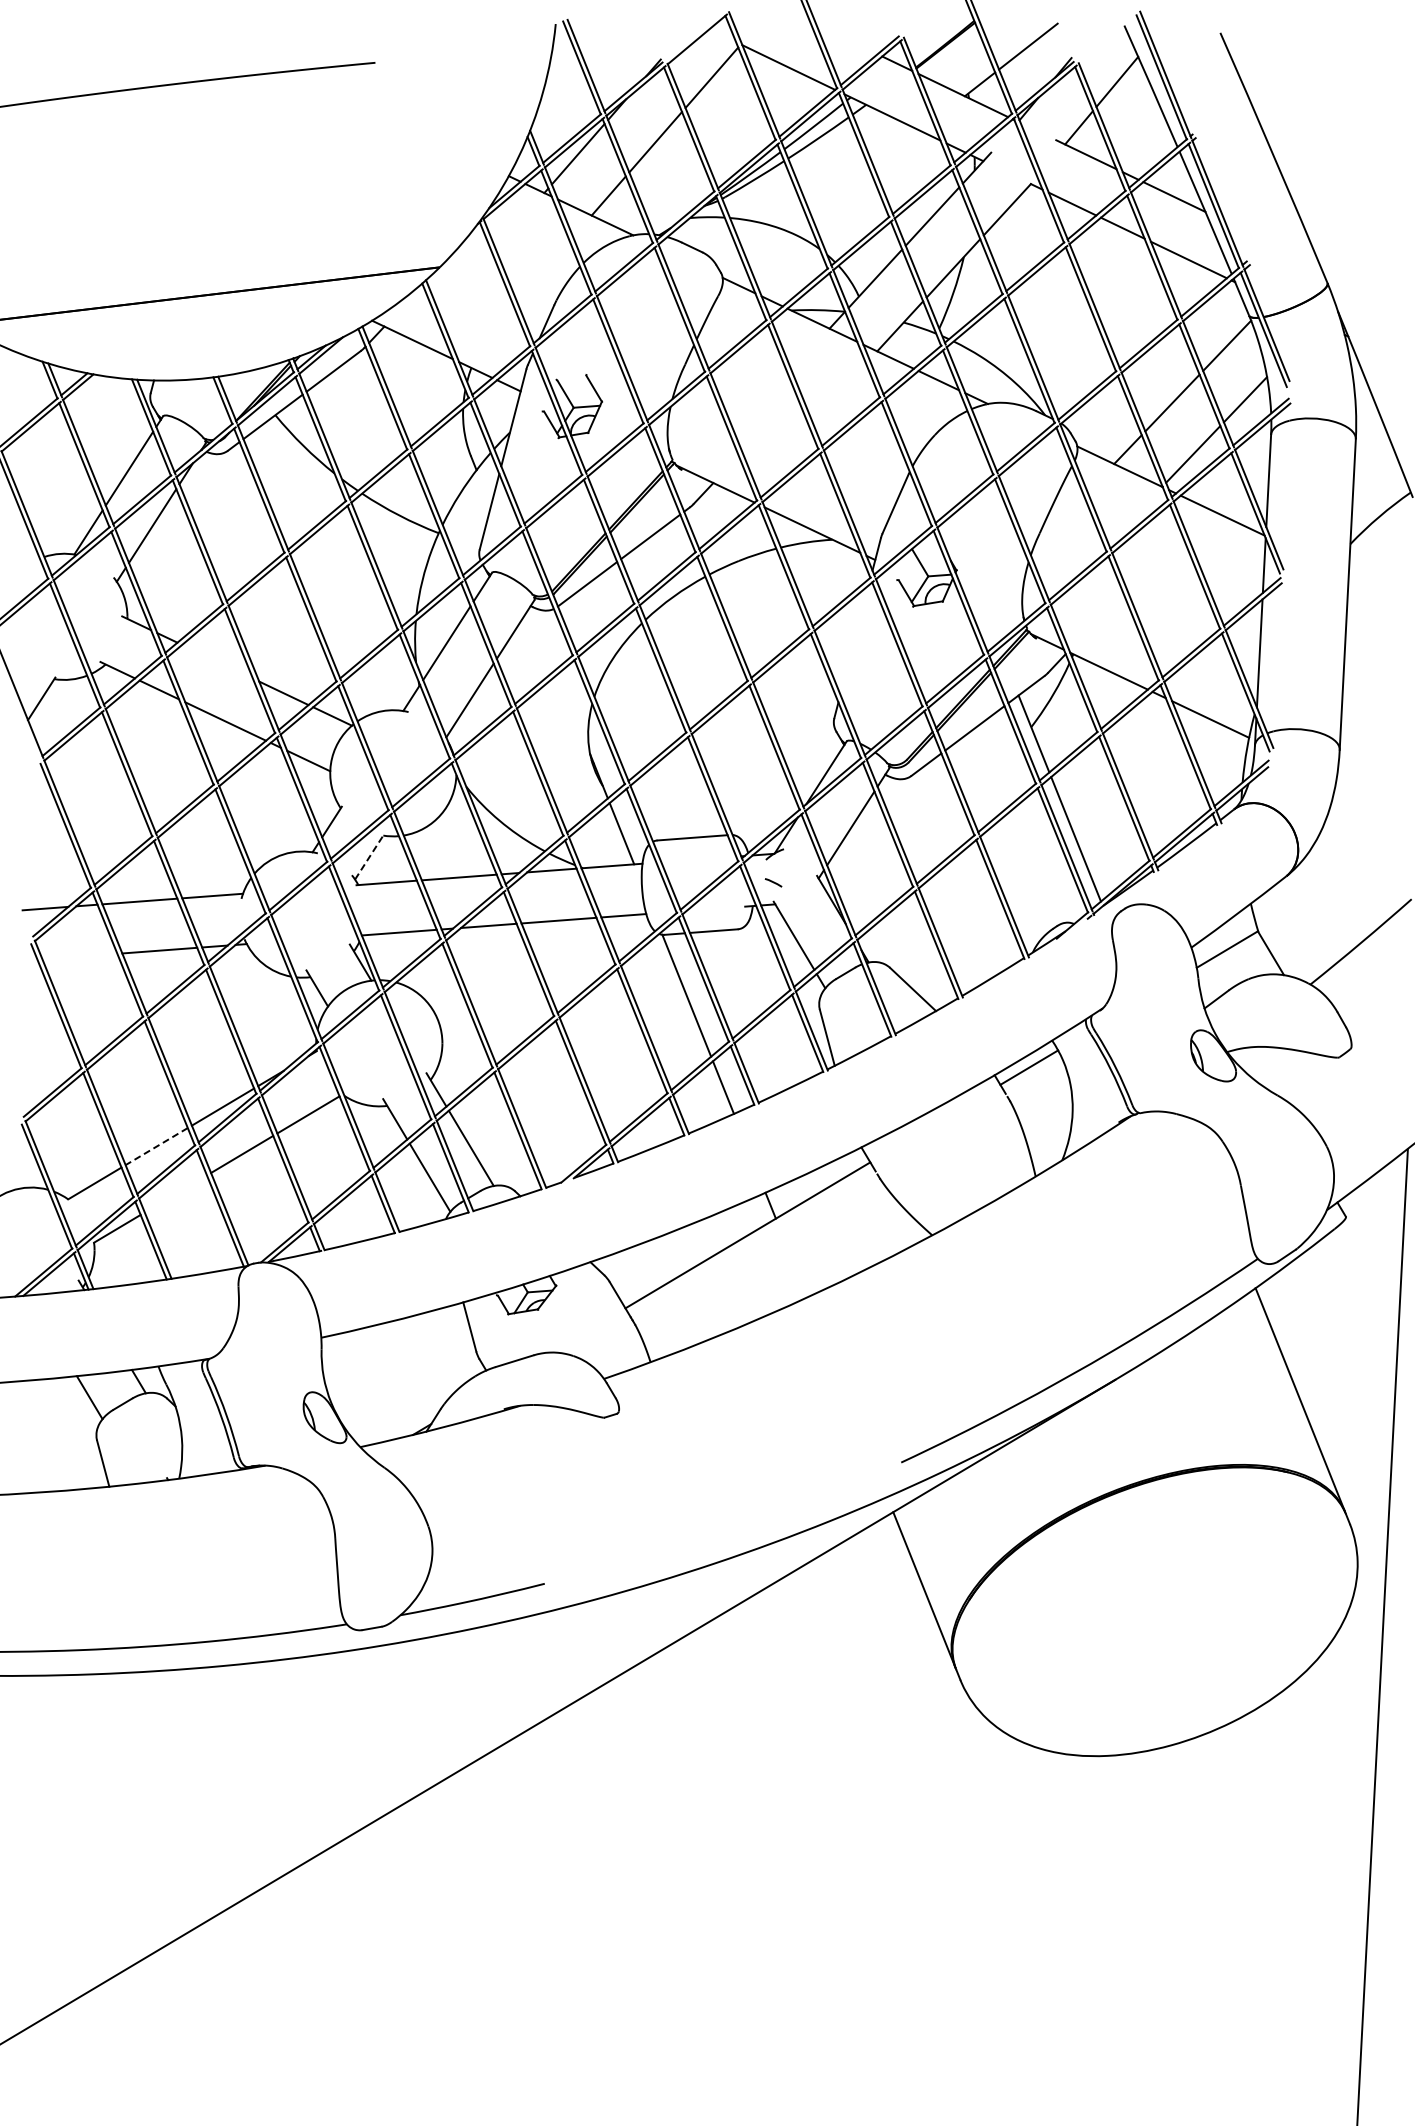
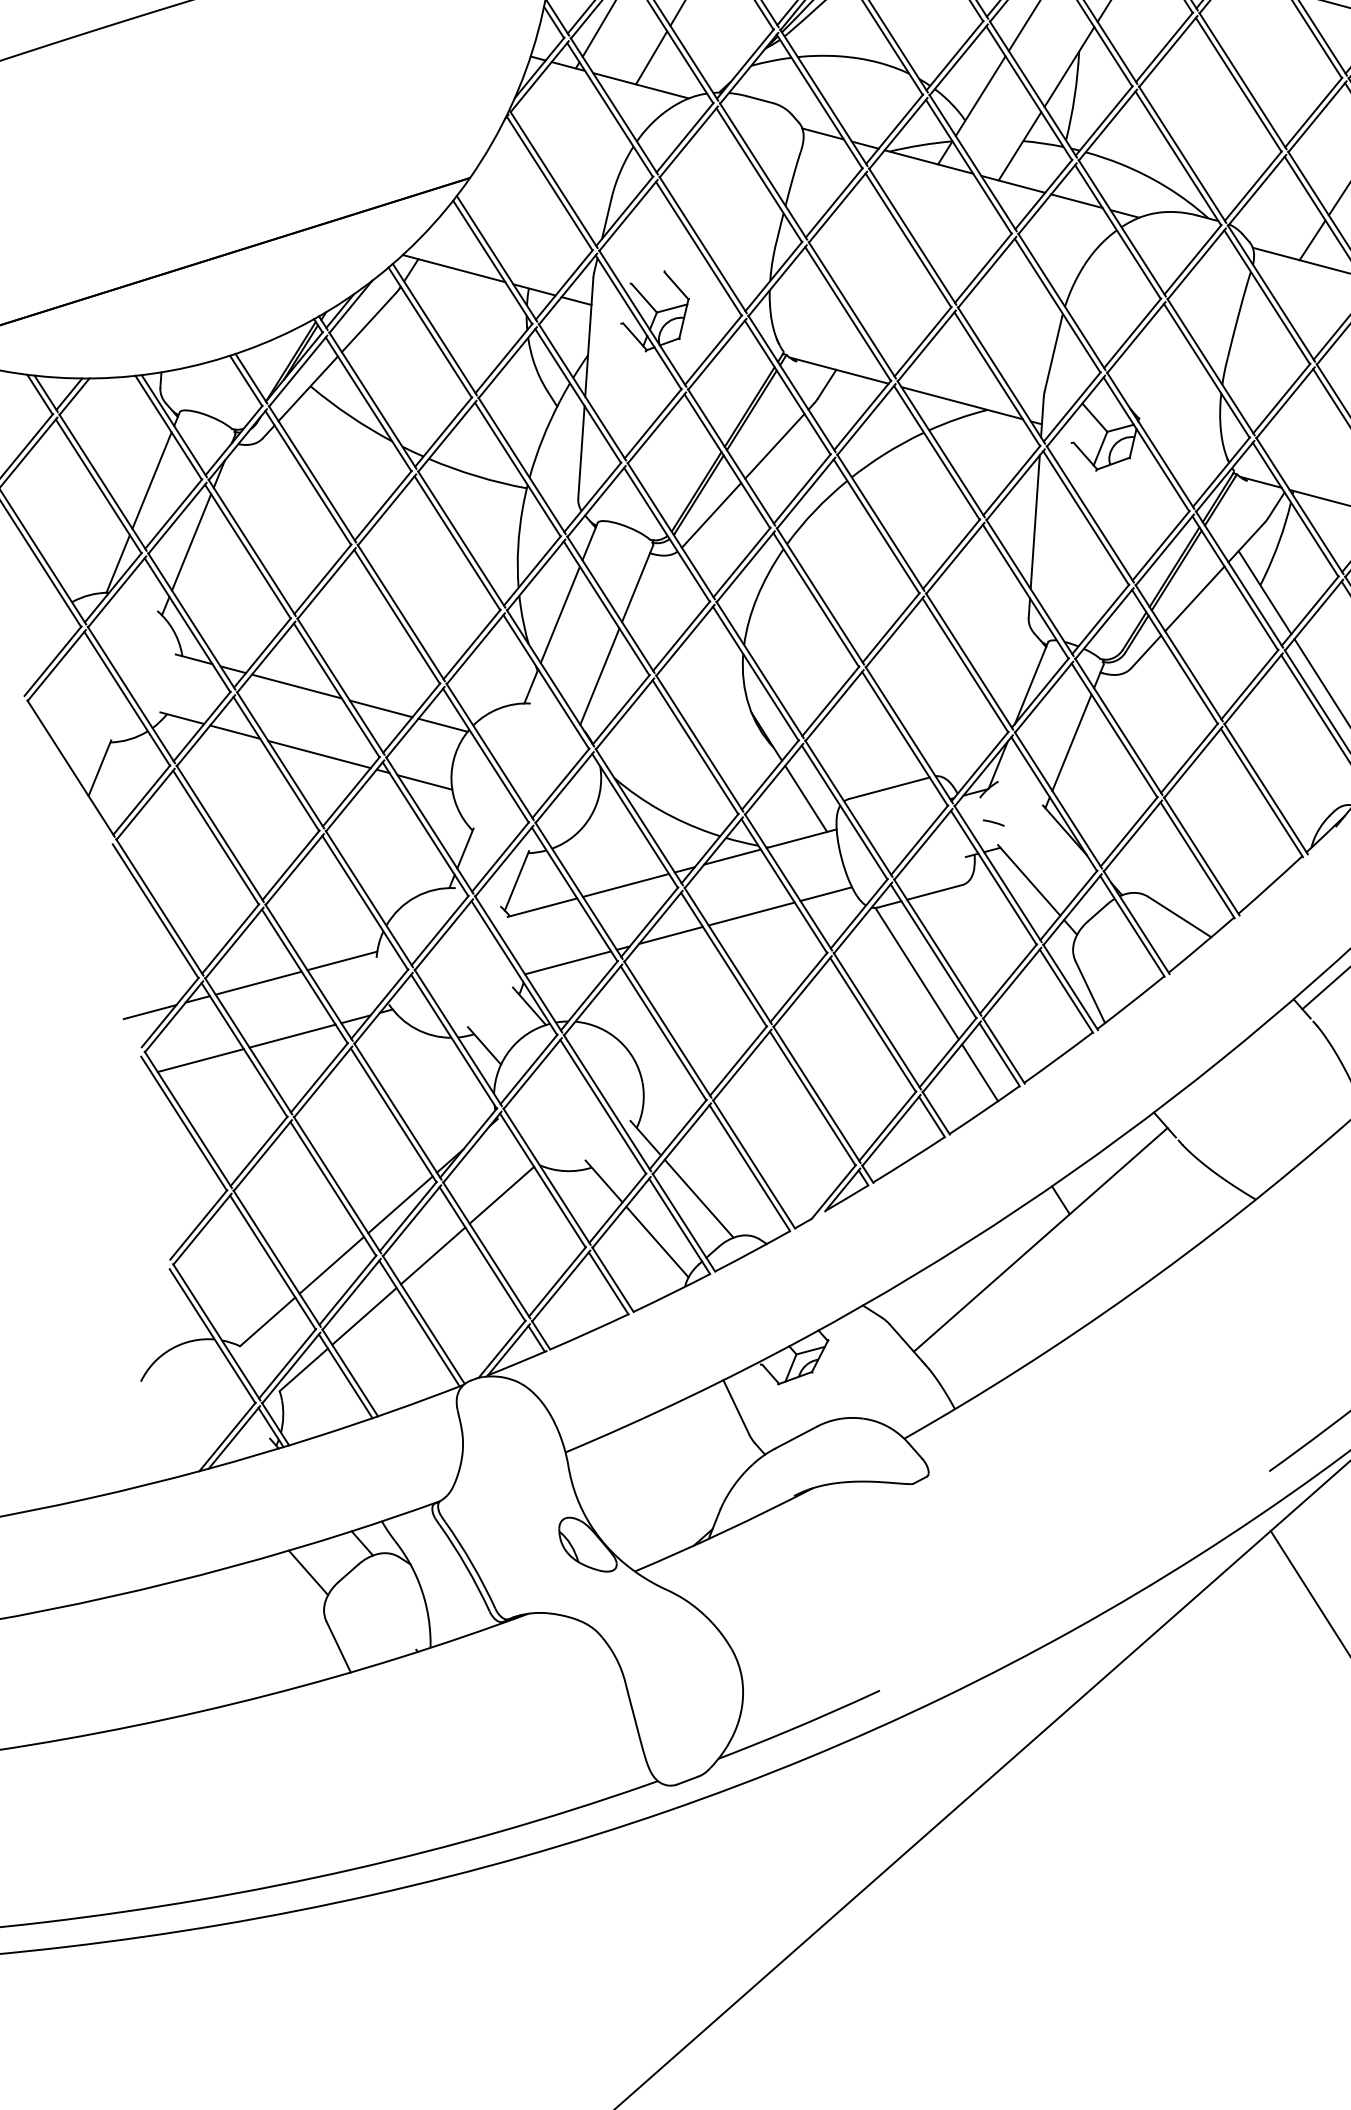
line: (854, 639) -> (1035, 521), added
line: (217, 661) -> (296, 686), added
line: (369, 856) -> (516, 880), dashed -> solid
line: (79, 956) -> (200, 1060), added
line: (156, 1146) -> (331, 1265), dashed -> solid
line: (175, 1193) -> (363, 1315), added

